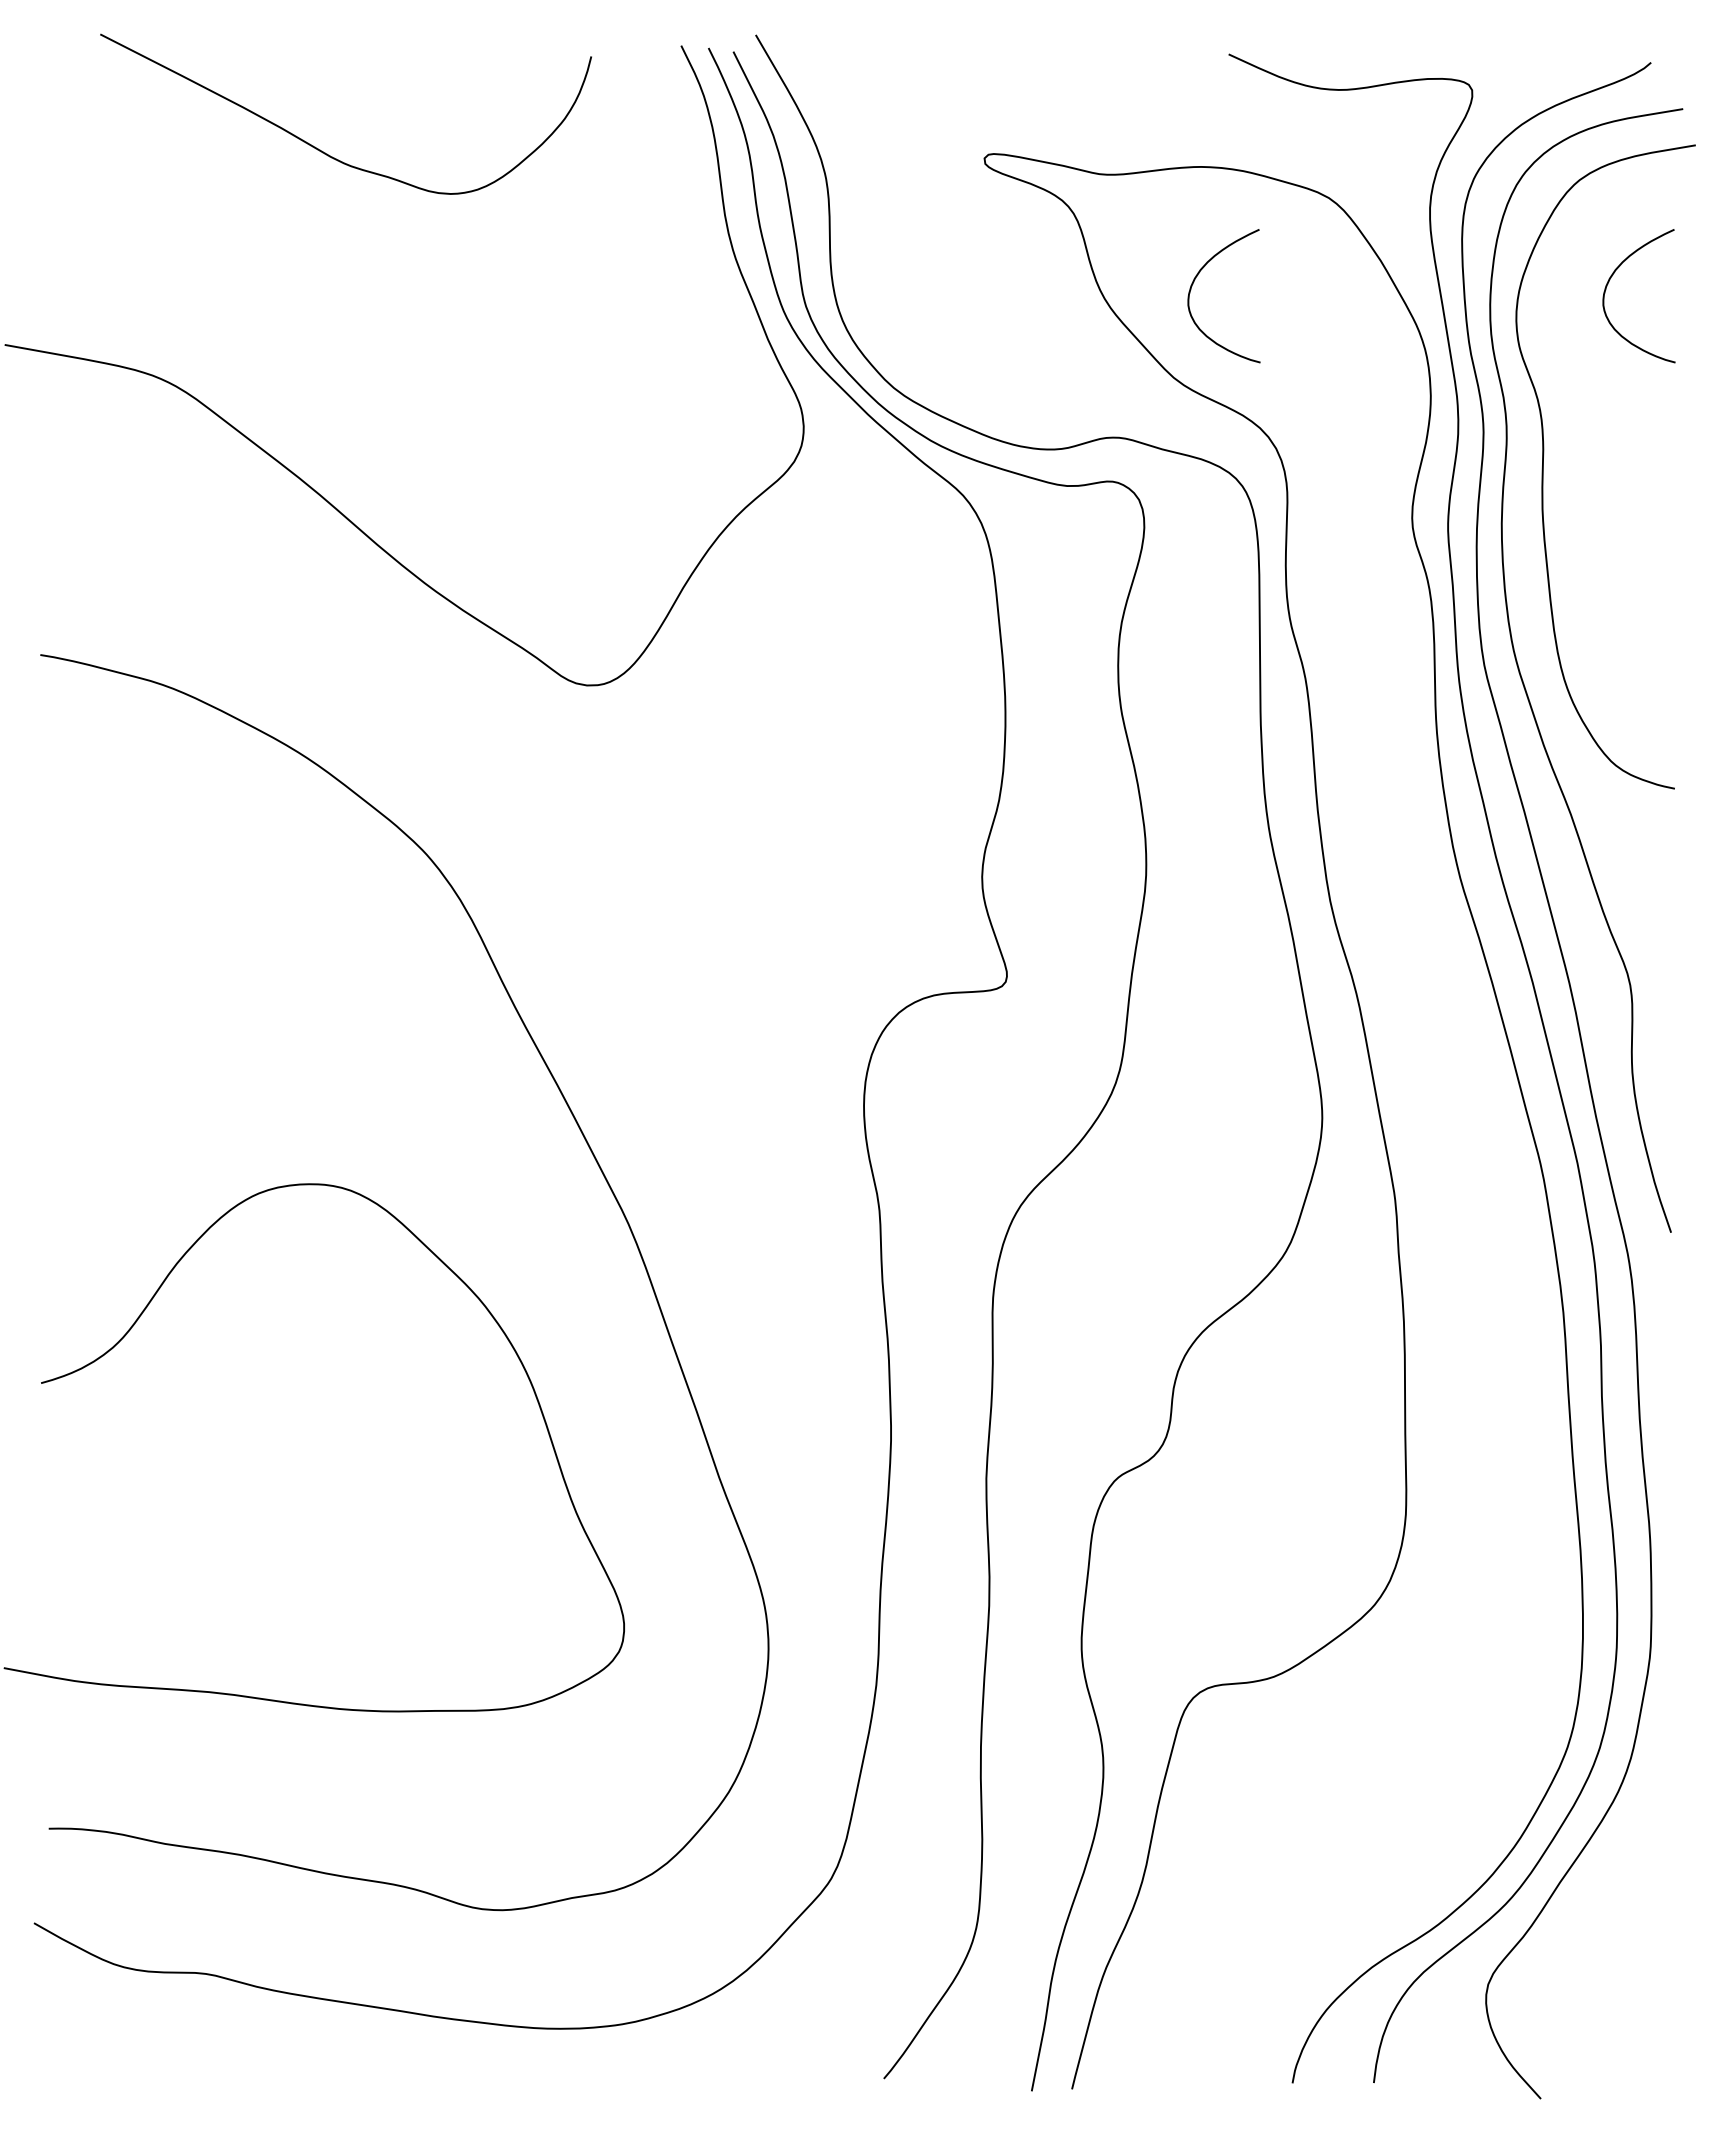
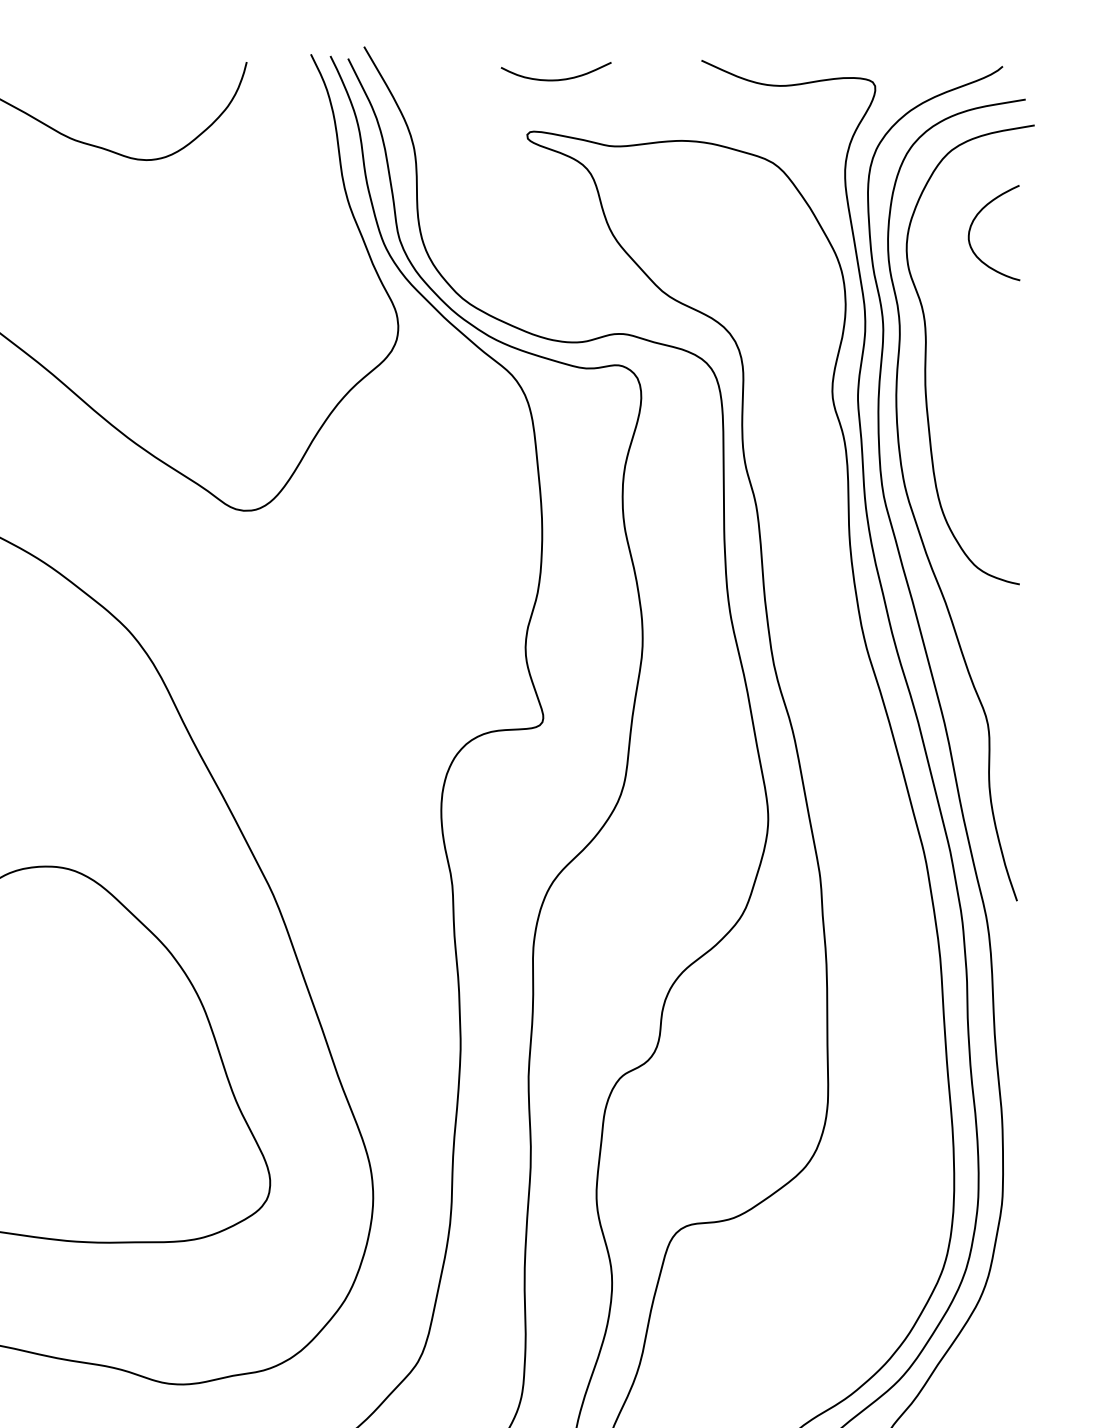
curve: (1024, 81) -> (555, 79), added
curve: (1194, 282) -> (677, 223), removed

